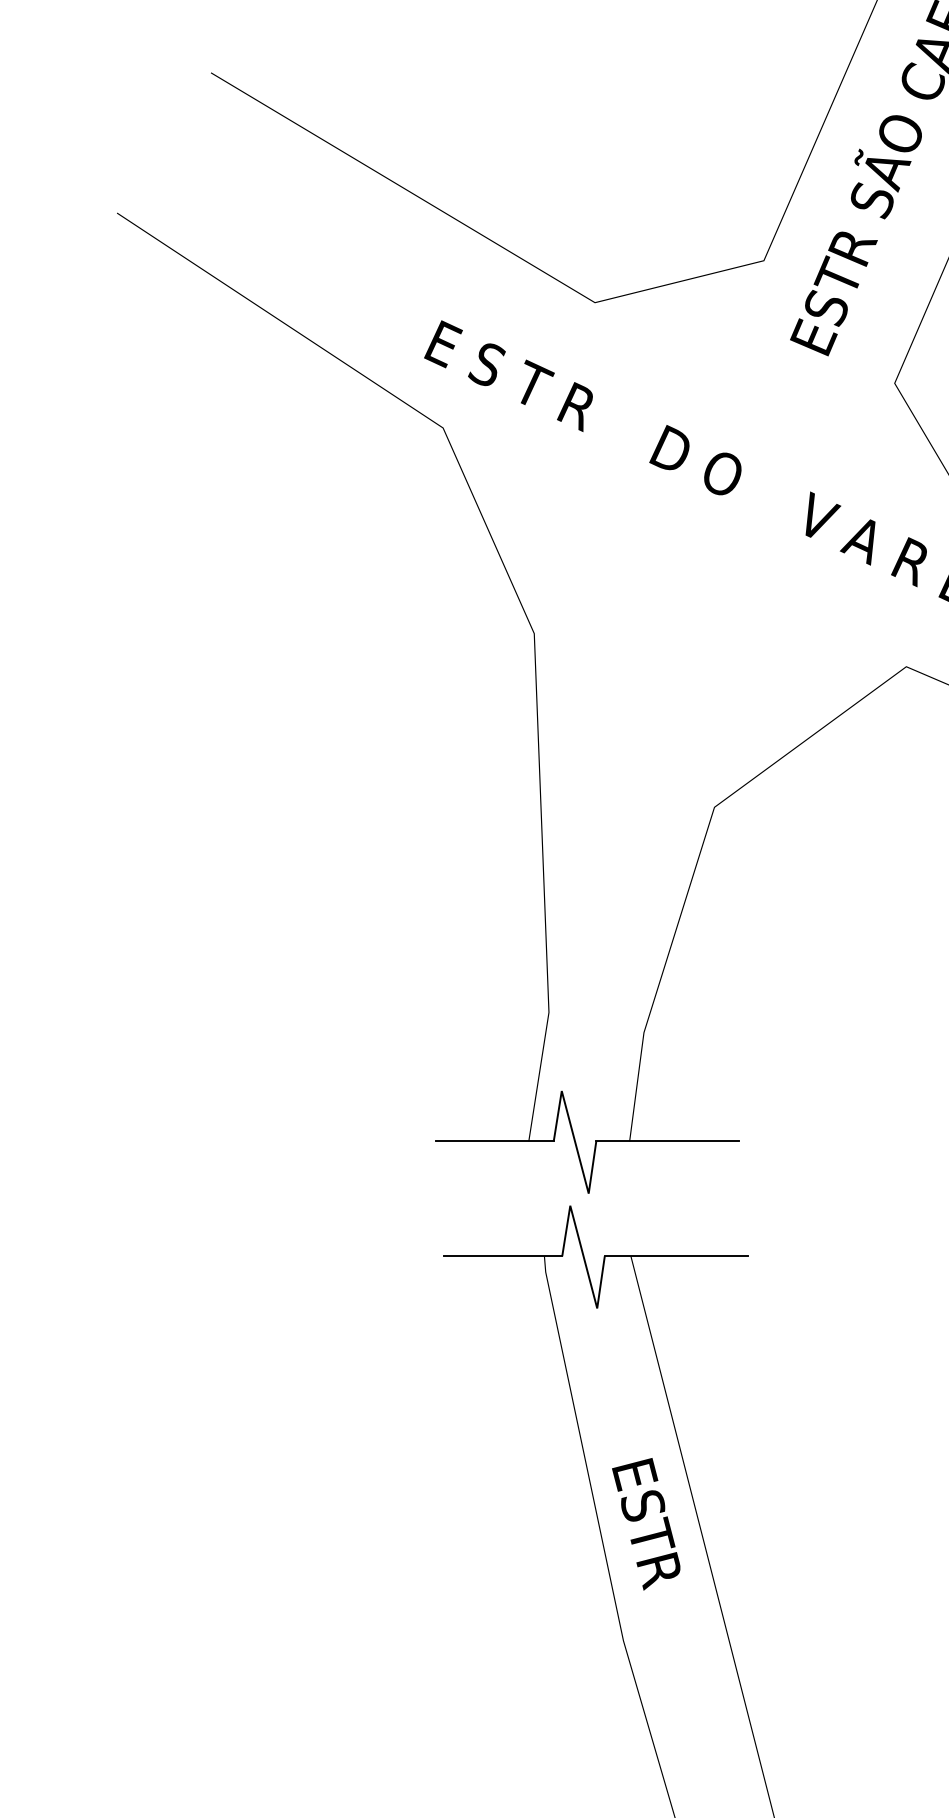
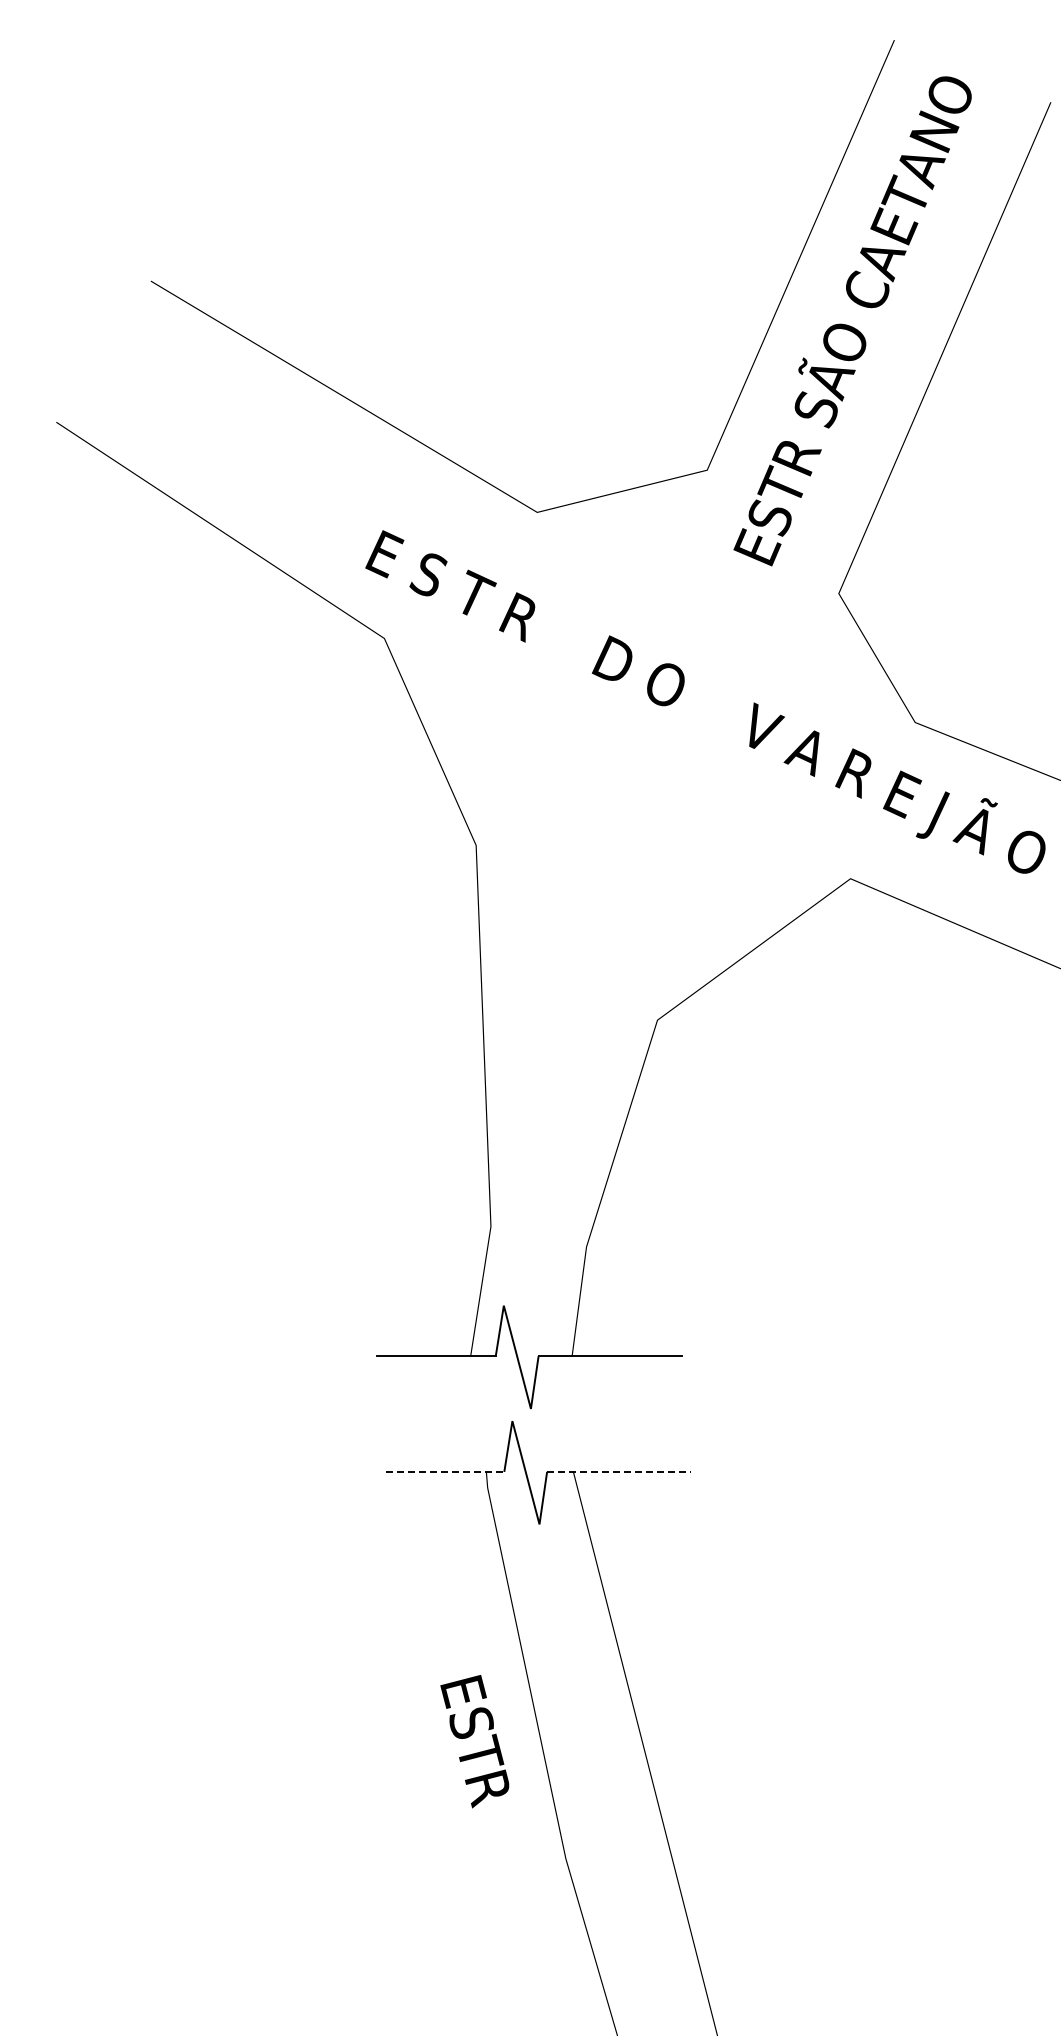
line: (503, 1255) -> (445, 1471), solid -> dashed
line: (676, 1255) -> (619, 1471), solid -> dashed
text: (645, 1524) -> (474, 1741), moved

